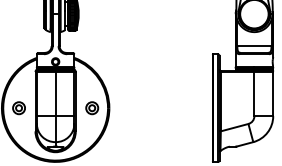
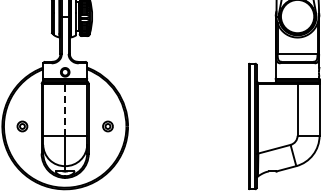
line: (55, 93) -> (65, 109), solid -> dashed
part: (19, 108) -> (22, 126), size x0.7
part: (91, 108) -> (107, 126), size x0.7

